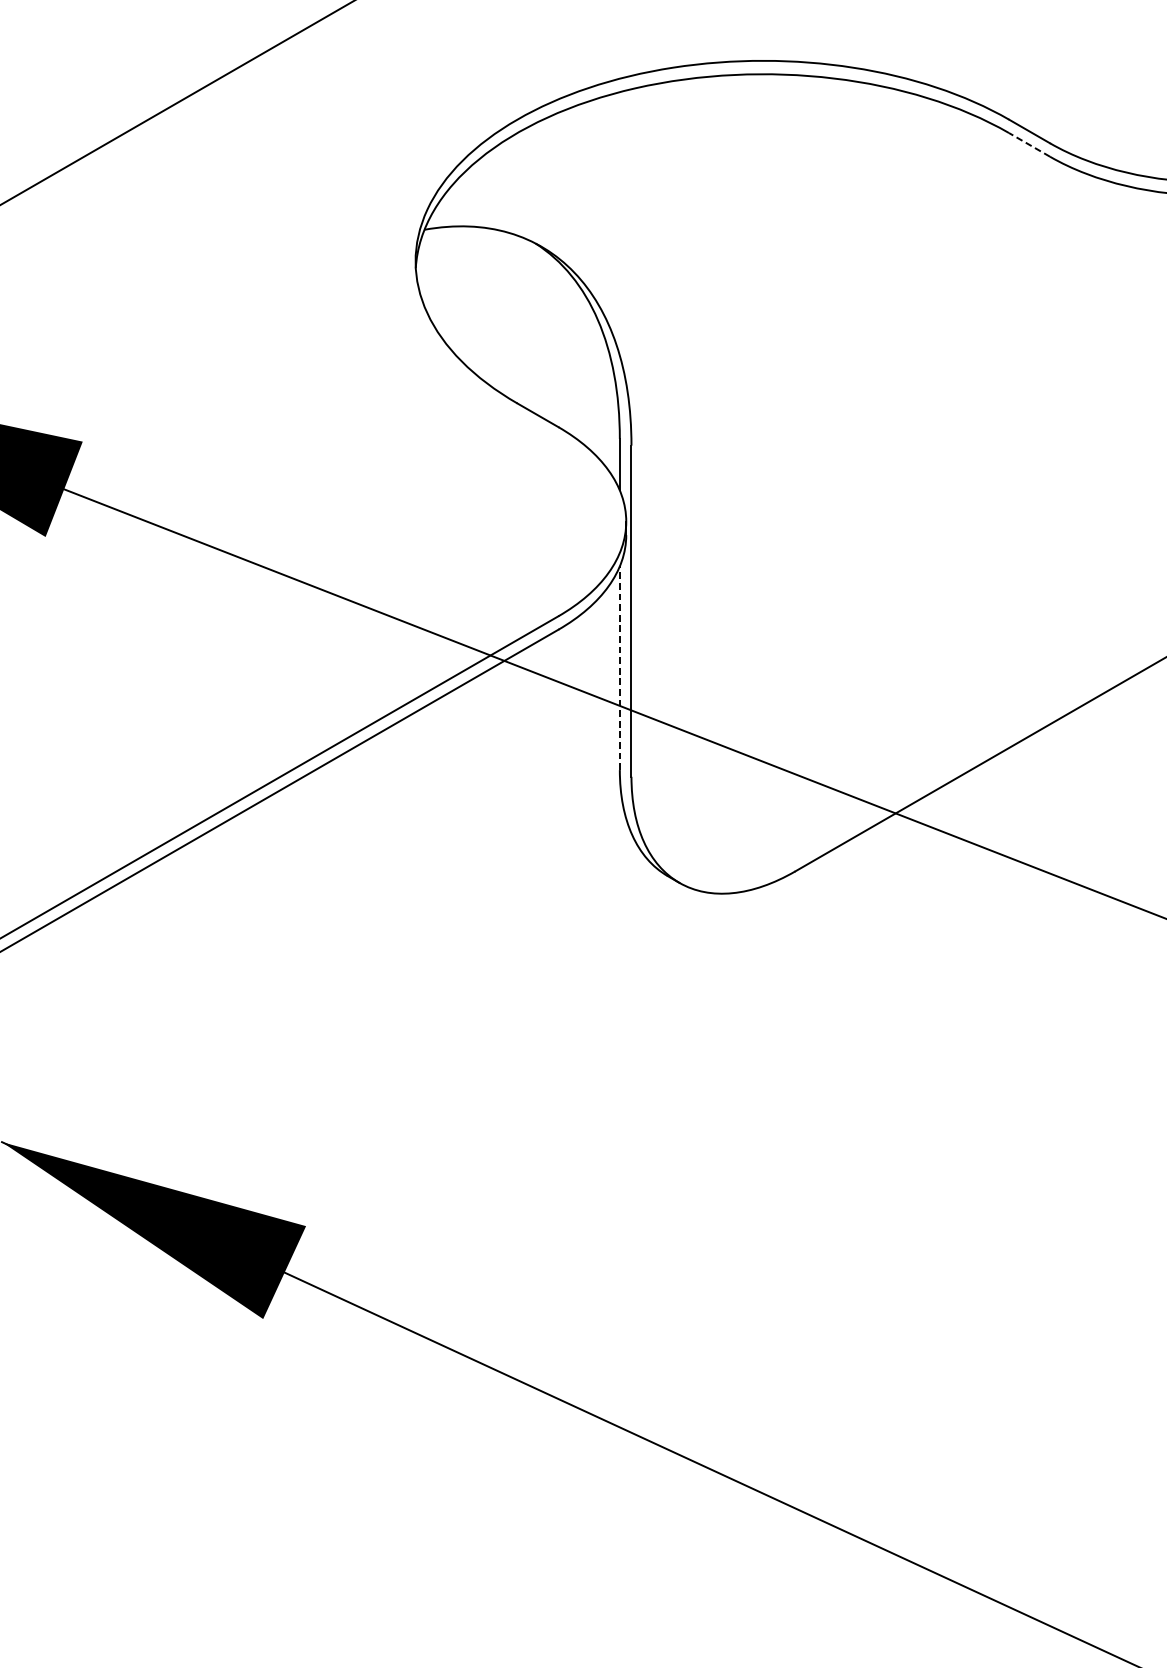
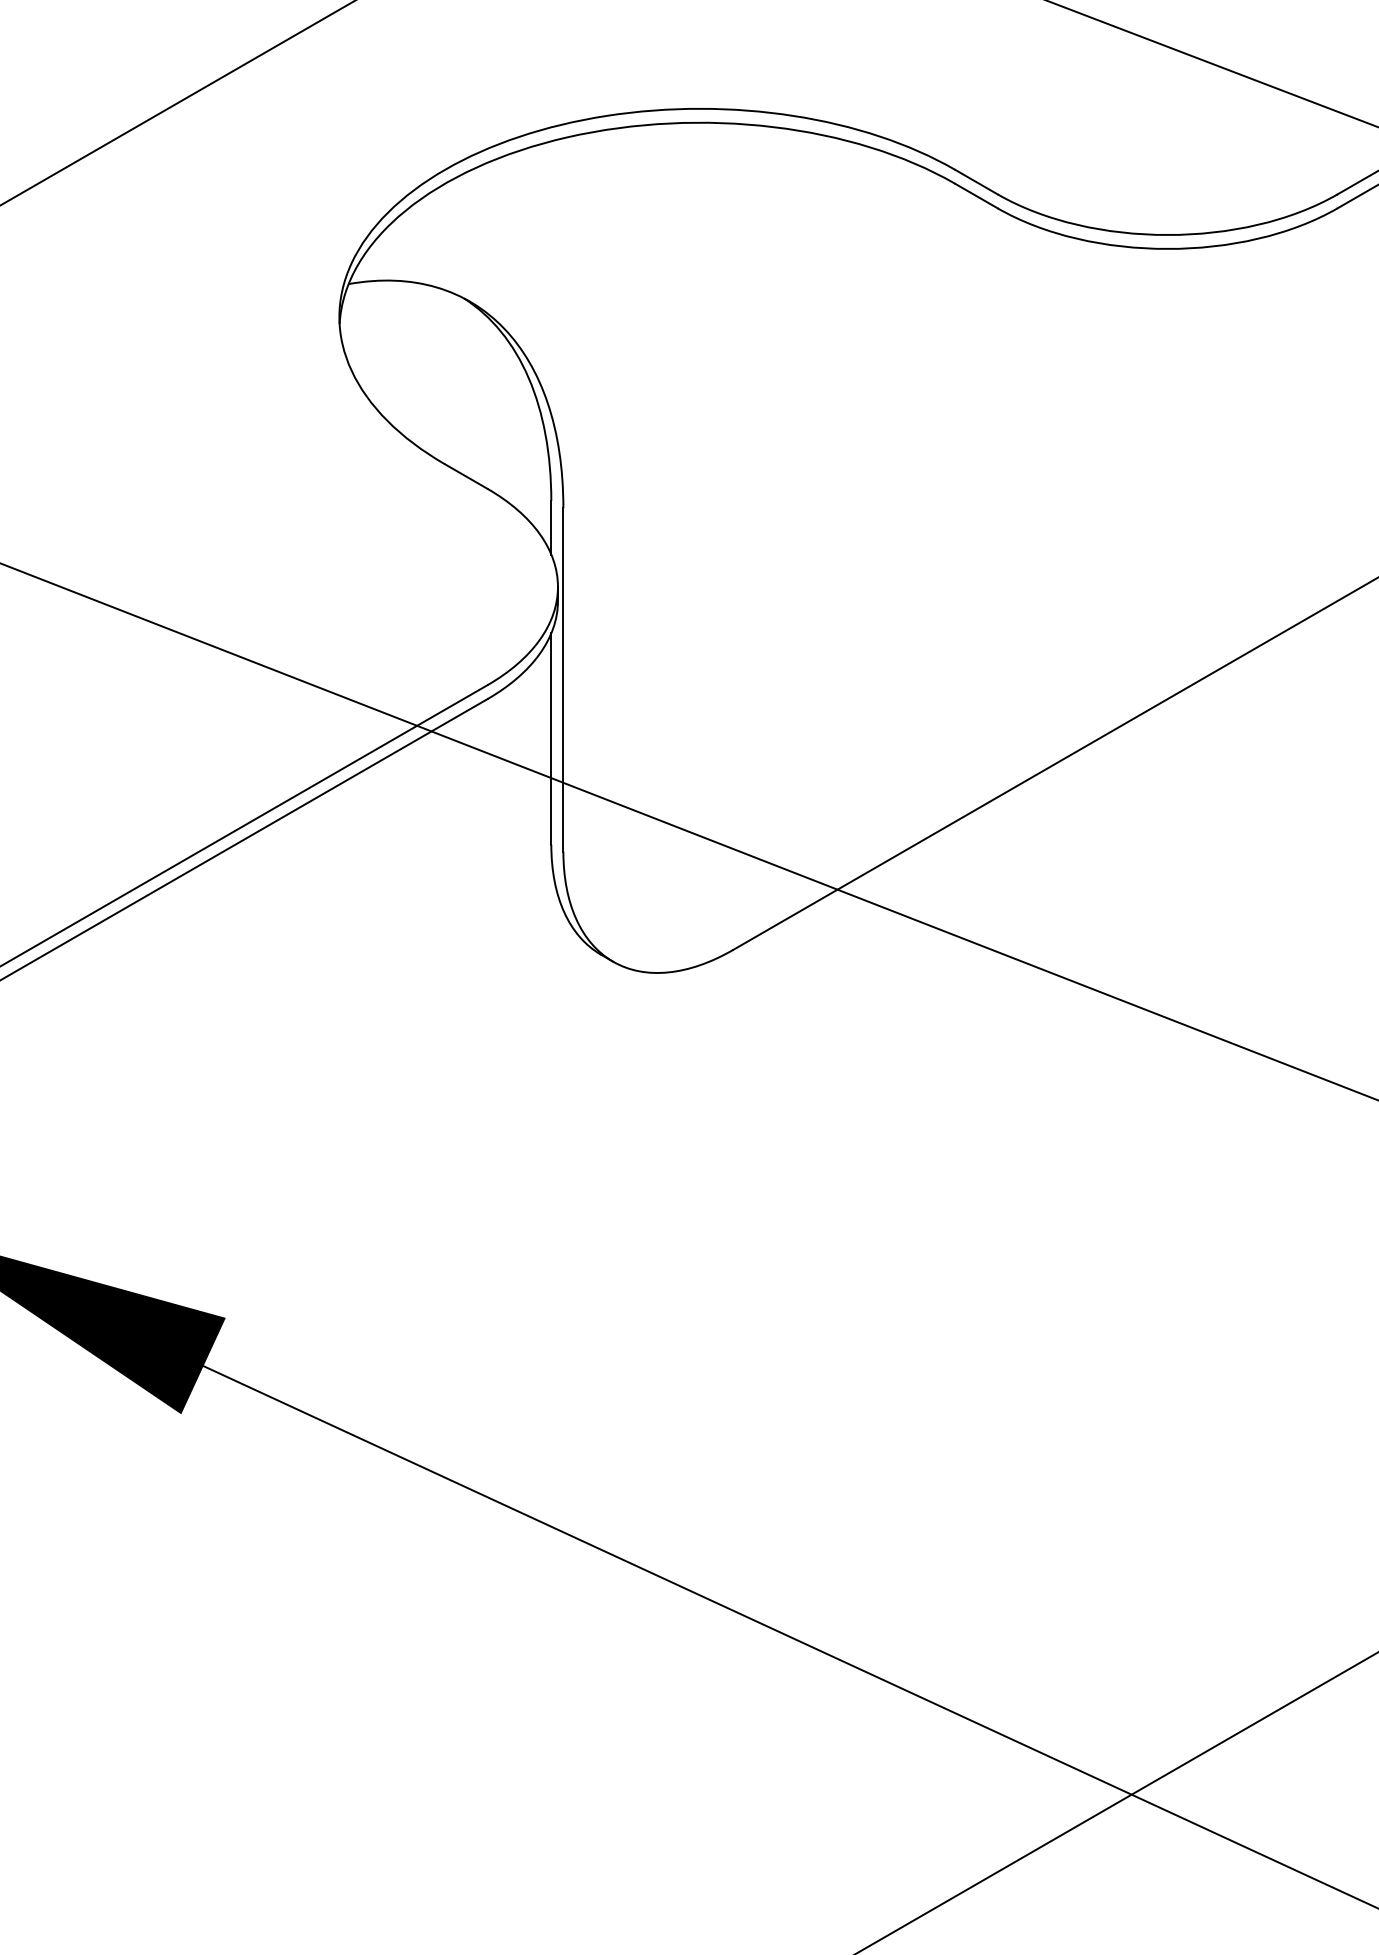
line: (1029, 145) -> (976, 196), dashed -> solid
line: (620, 668) -> (551, 739), dashed -> solid

